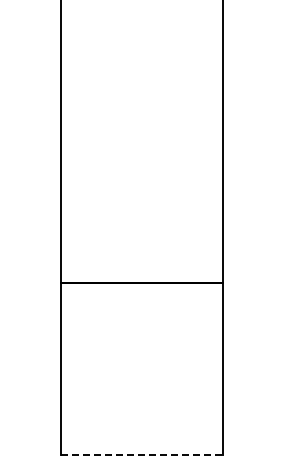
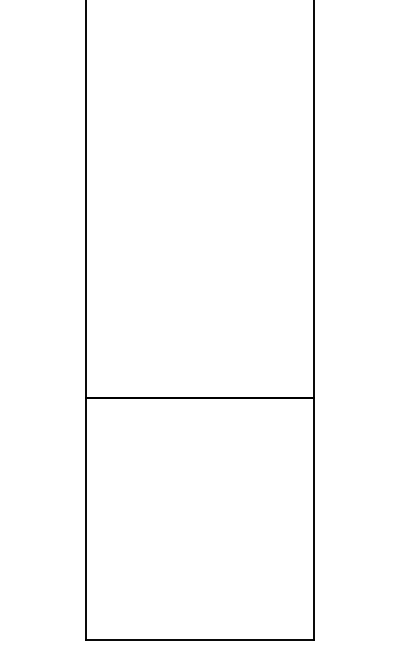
line: (142, 454) -> (200, 639), dashed -> solid

